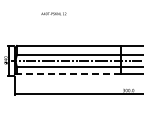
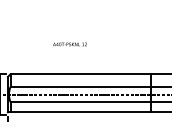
text: (53, 13) -> (69, 43), moved
line: (68, 74) -> (80, 112), dashed -> solid

